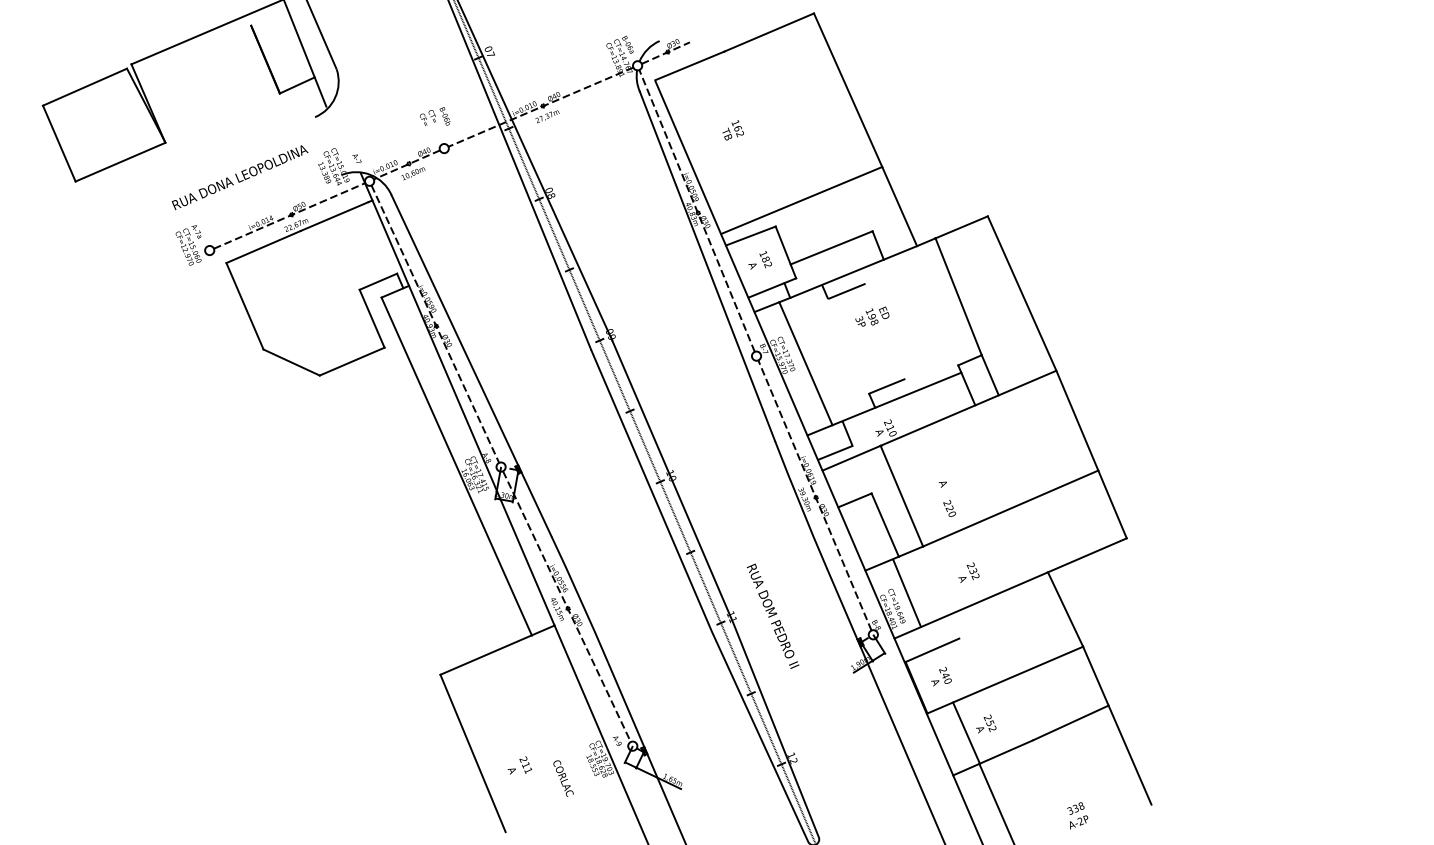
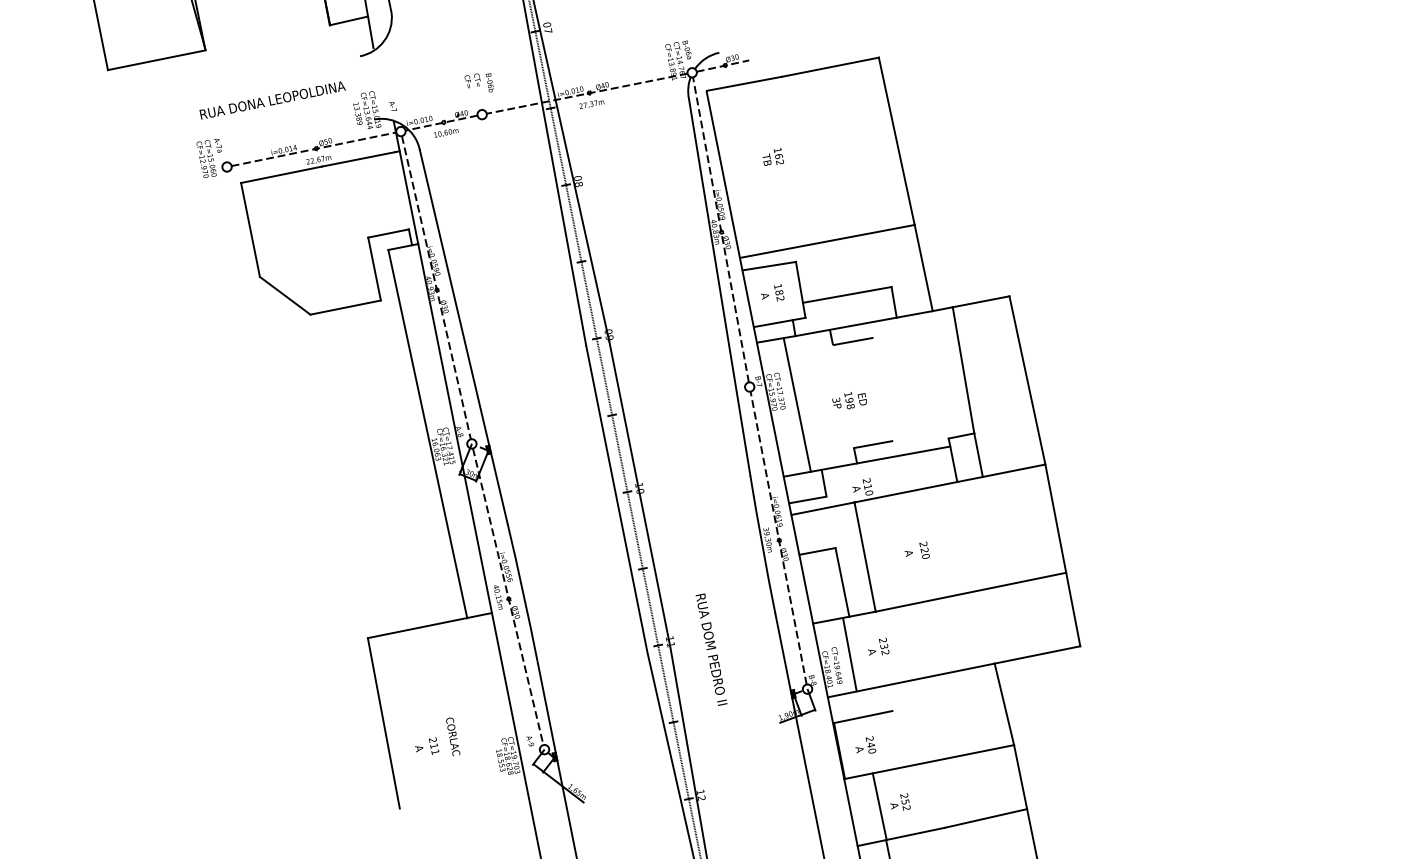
text: (872, 316) -> (849, 400), moved
text: (949, 508) -> (924, 550), moved
text: (968, 572) -> (879, 646), moved
text: (563, 778) -> (453, 736), moved

